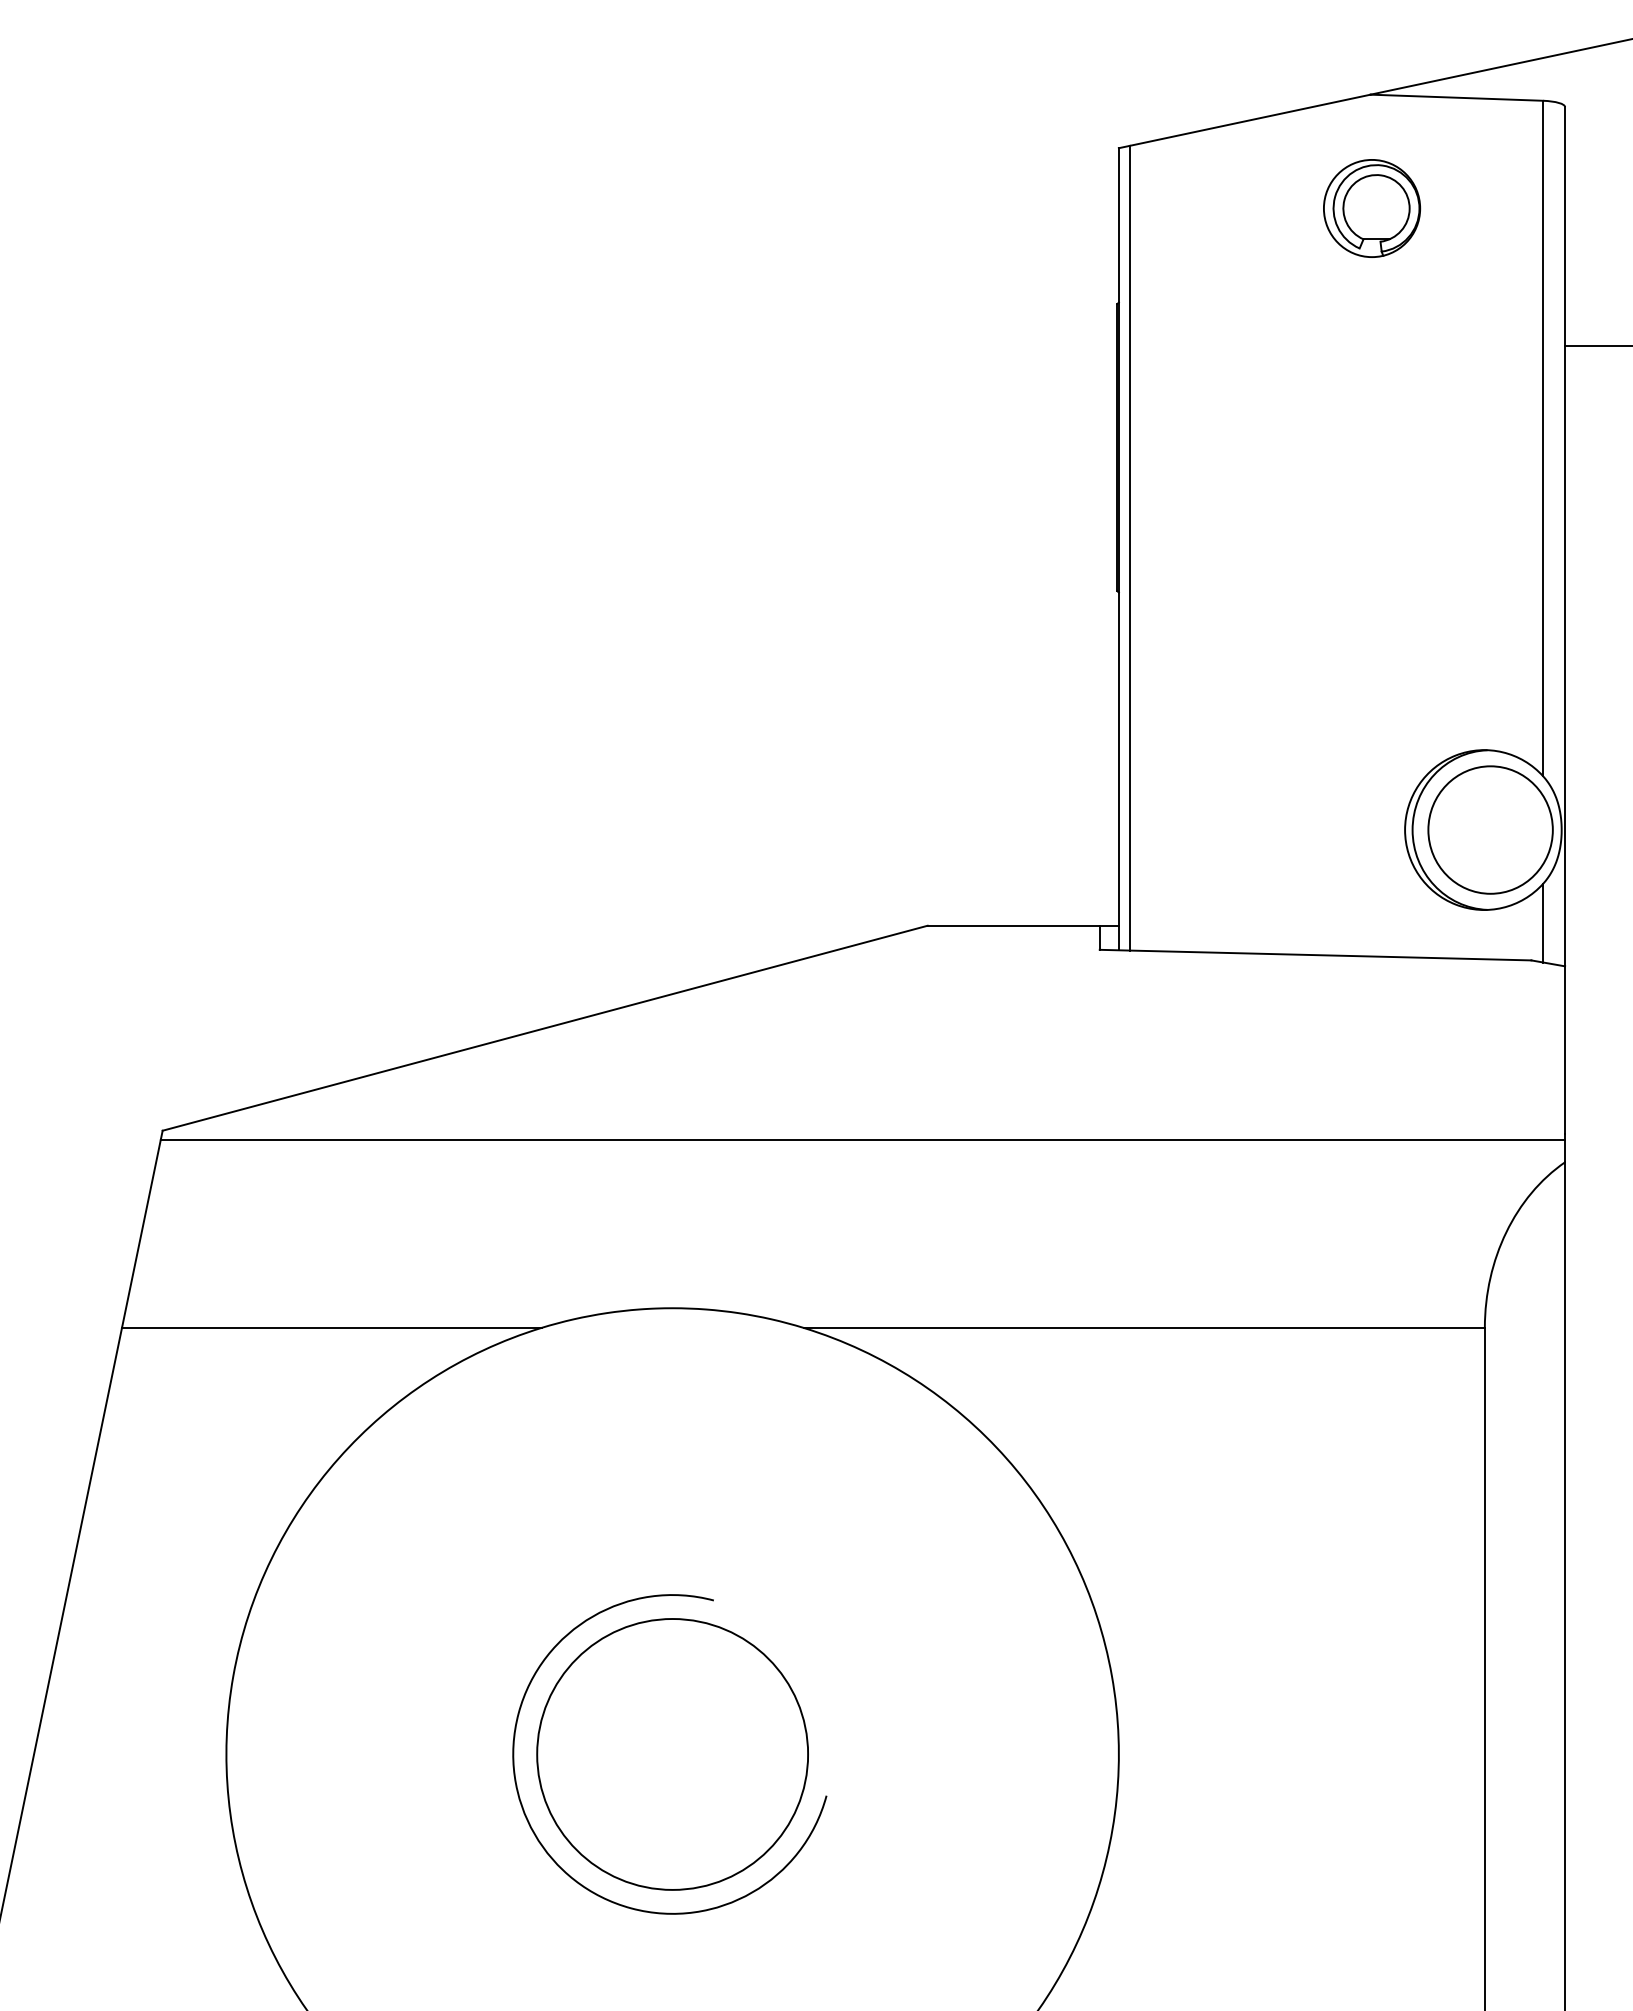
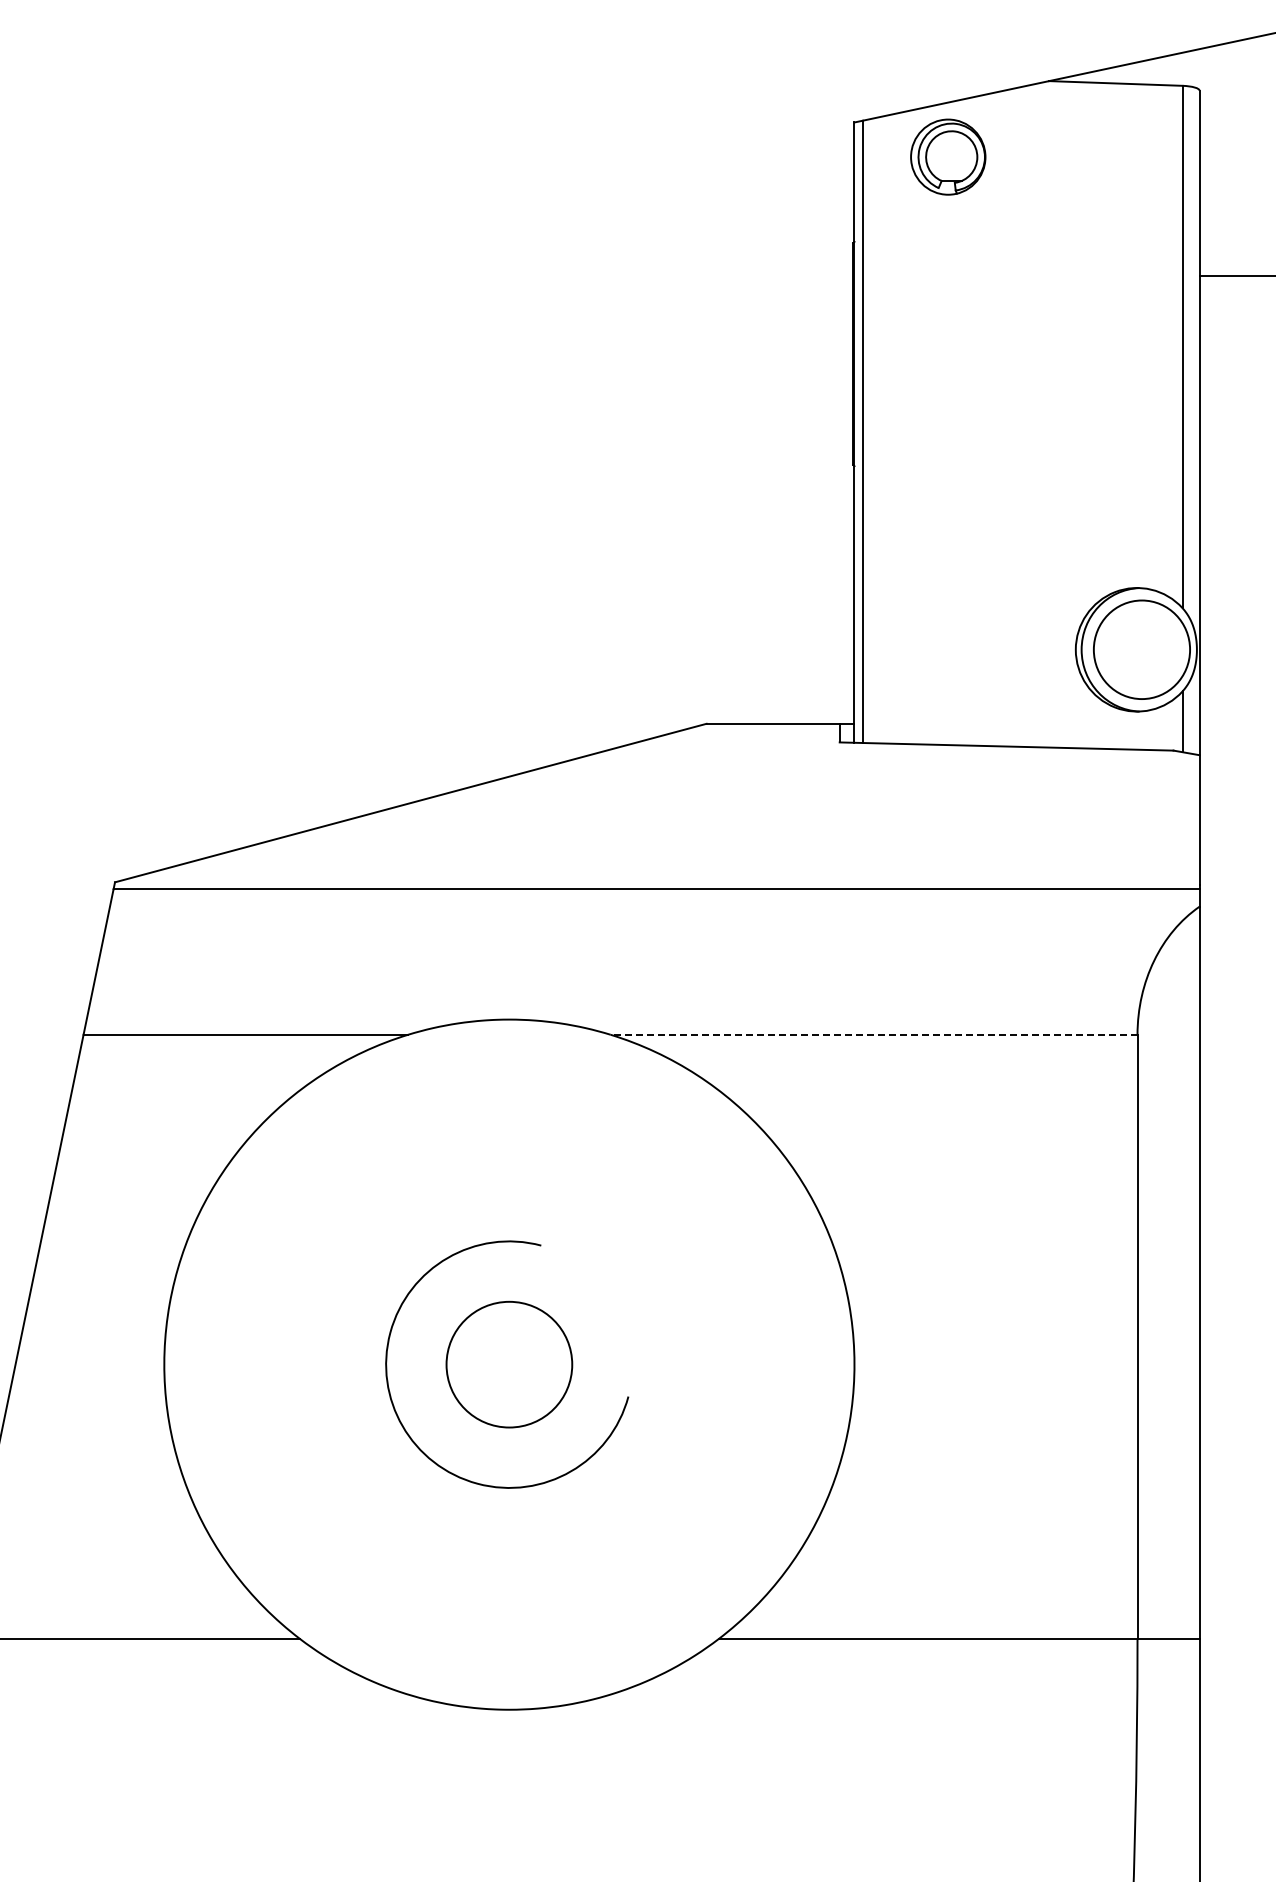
part: (1372, 207) -> (948, 156), moved
line: (1143, 1327) -> (873, 1034), solid -> dashed
circle: (672, 1754) -> (509, 1364), size x0.6

